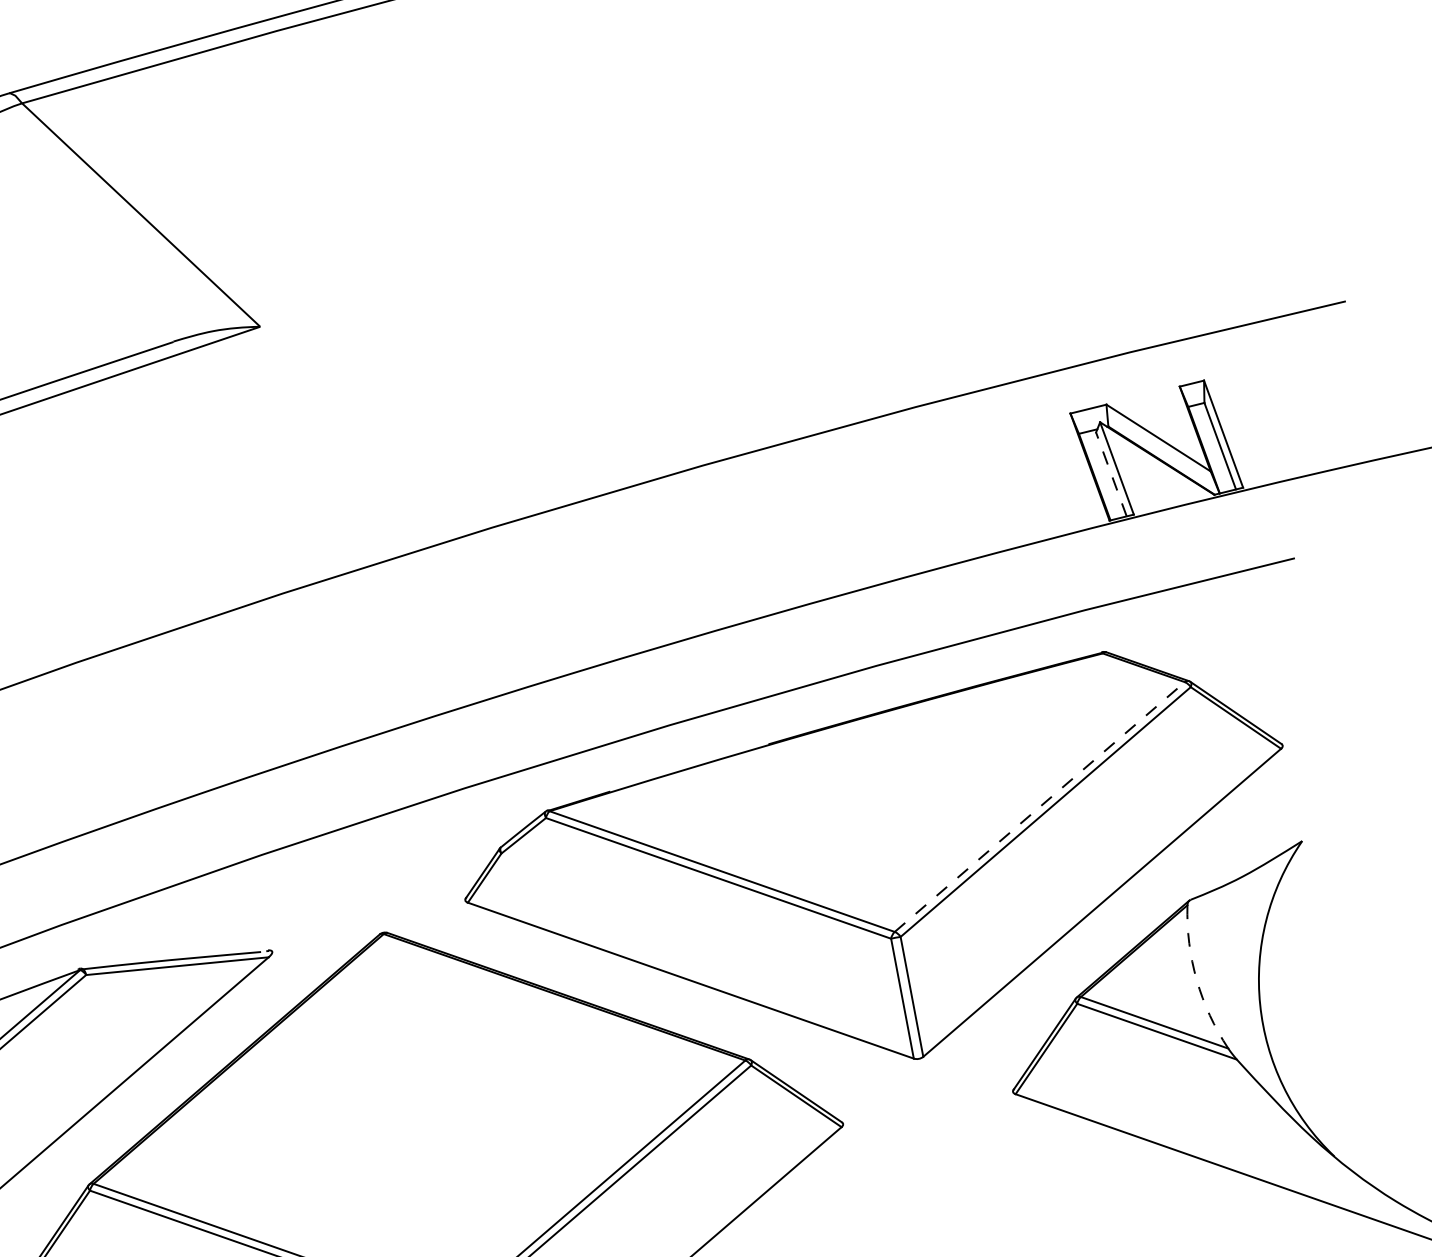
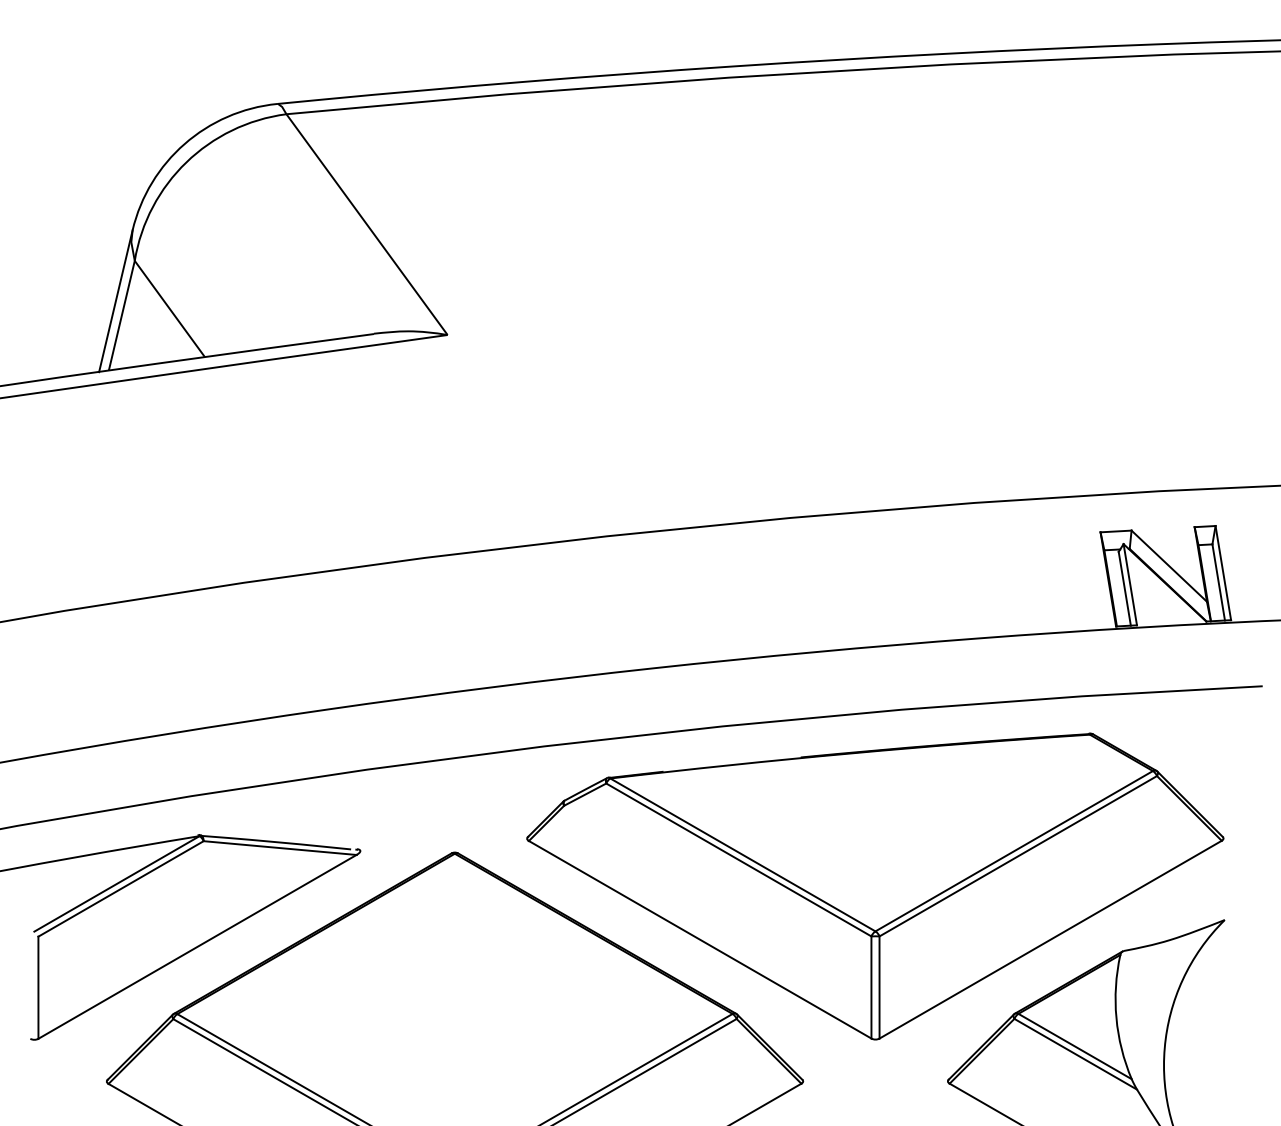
line: (1111, 474) -> (1124, 588), dashed -> solid
line: (1040, 806) -> (1014, 850), dashed -> solid
arc: (1196, 979) -> (1116, 1017), dashed -> solid

